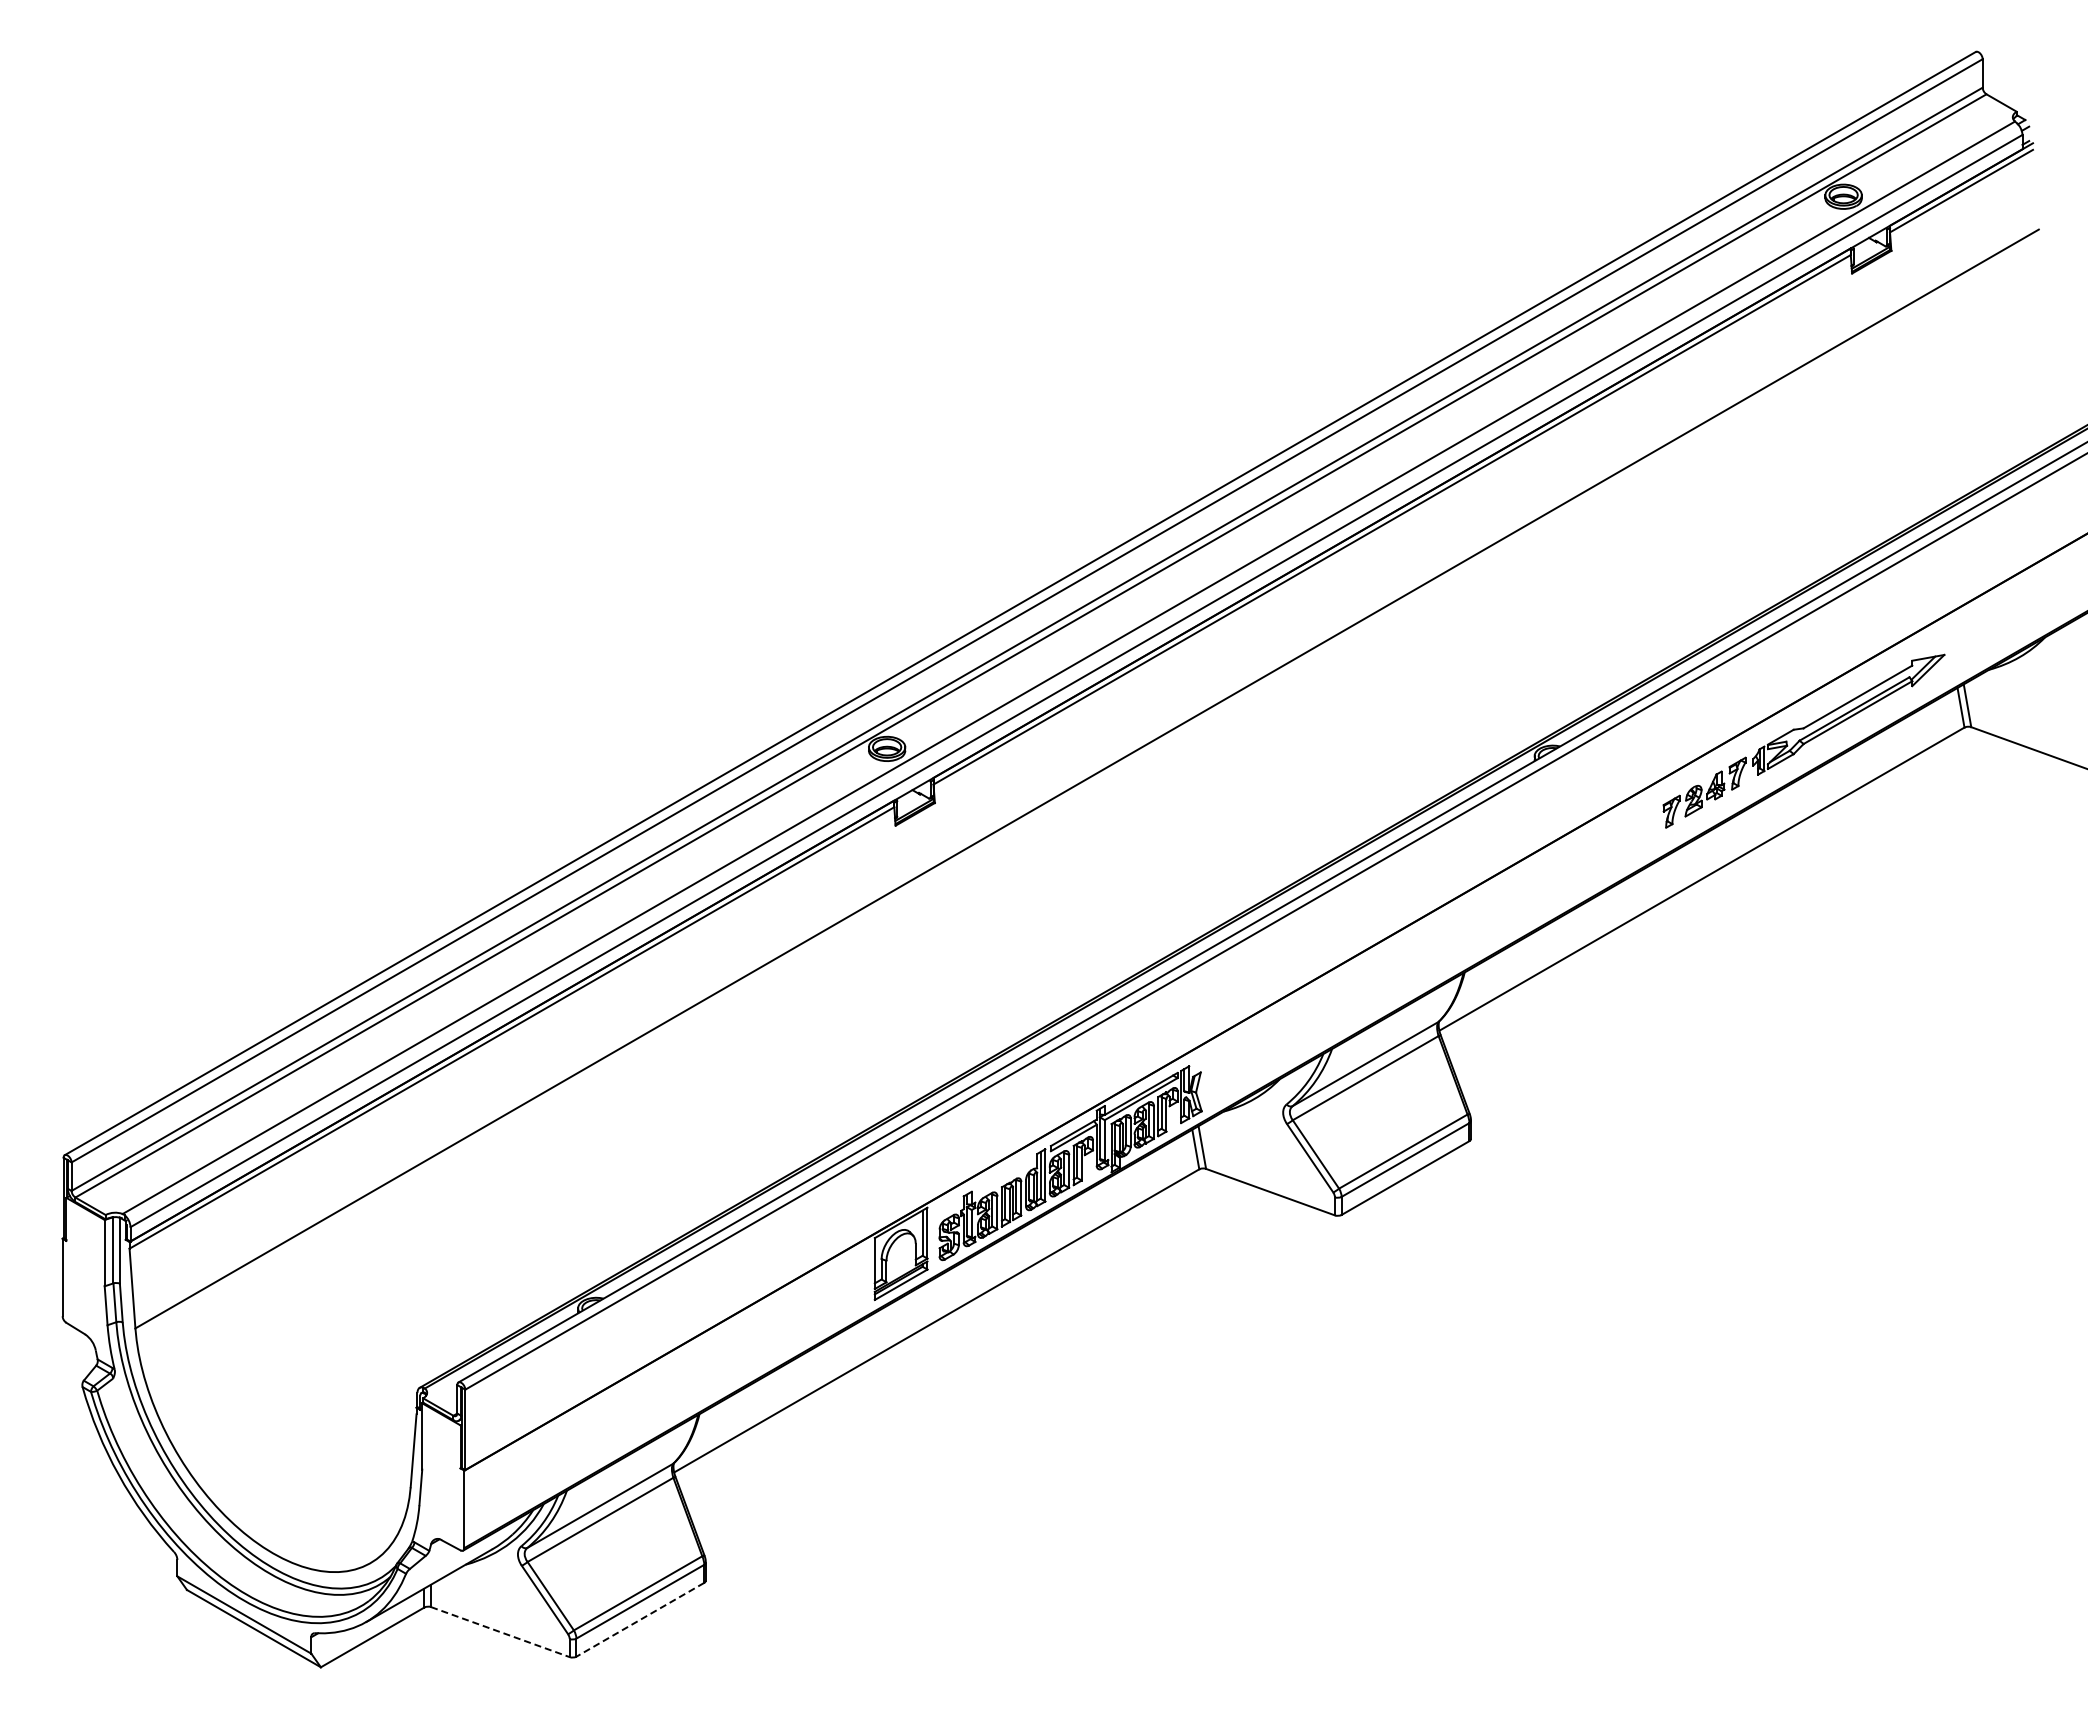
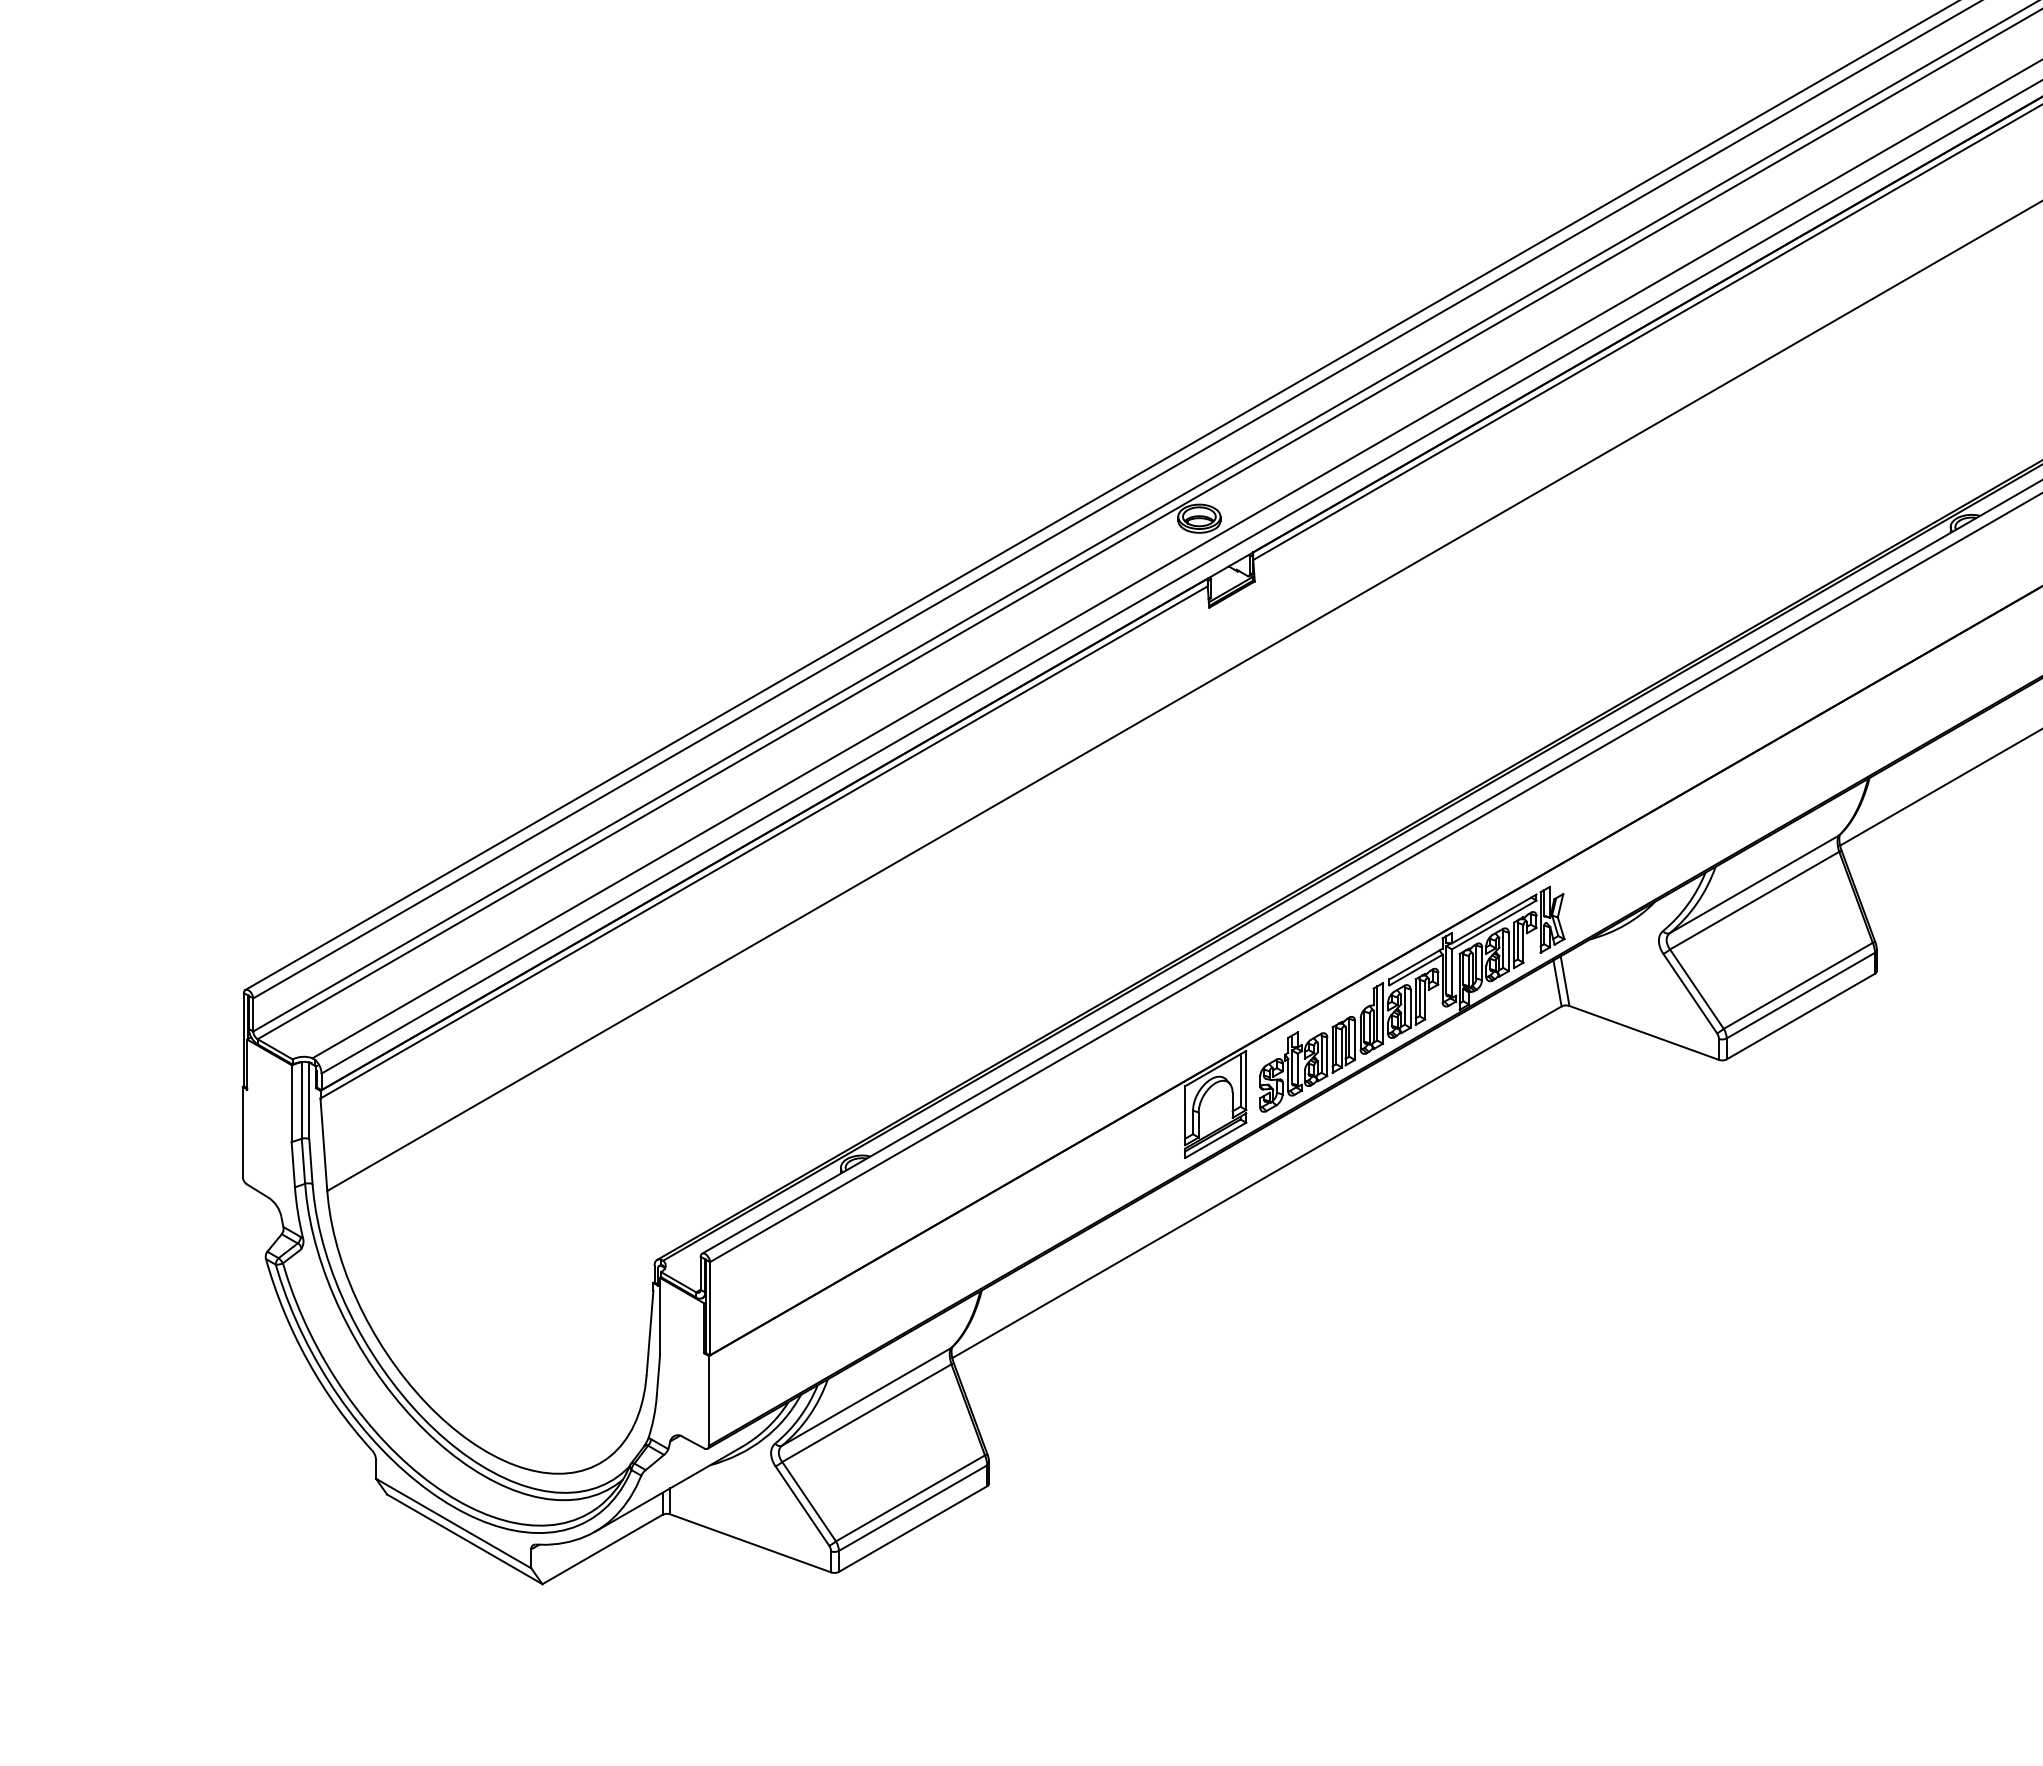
line: (640, 1619) -> (913, 1528), dashed -> solid
line: (500, 1632) -> (750, 1543), dashed -> solid

